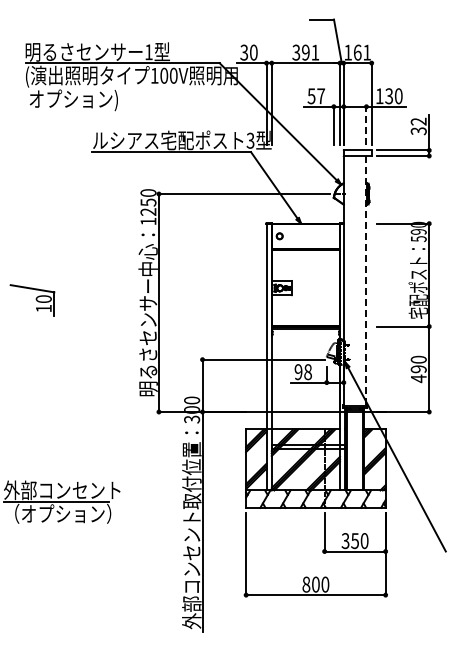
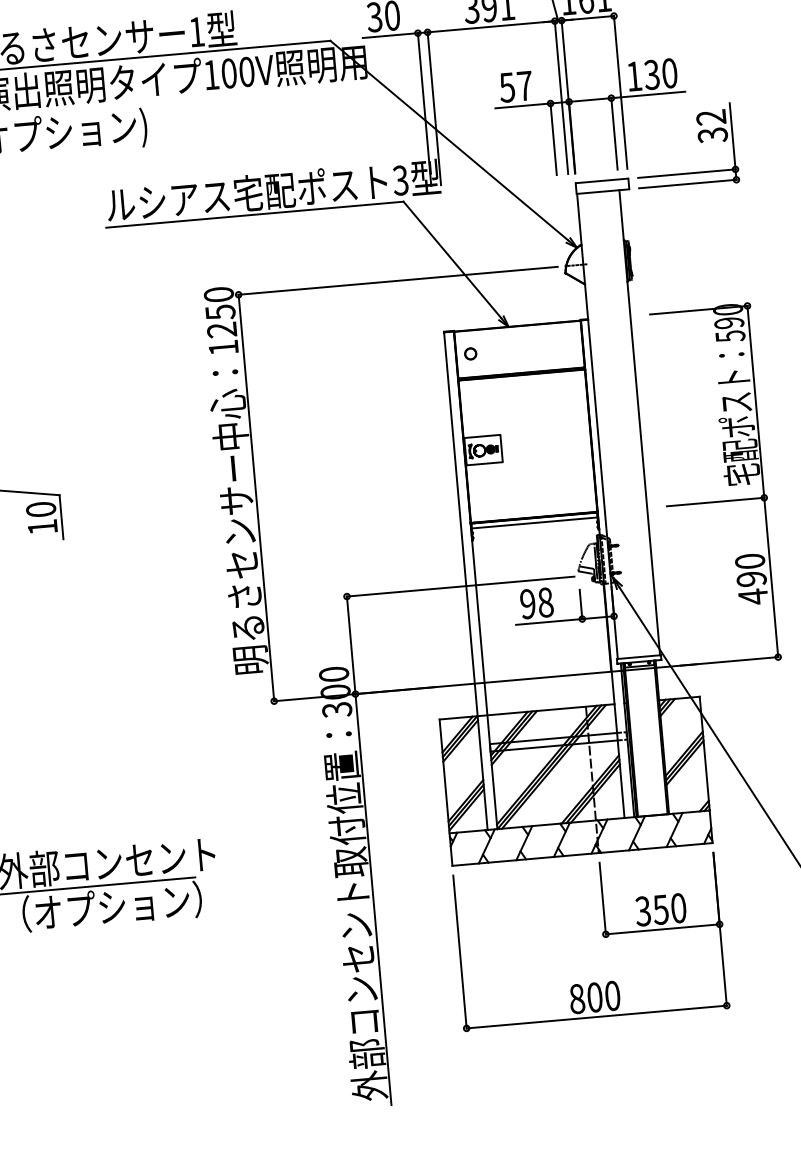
line: (366, 125) -> (614, 133), dashed -> solid
line: (366, 280) -> (639, 422), dashed -> solid

